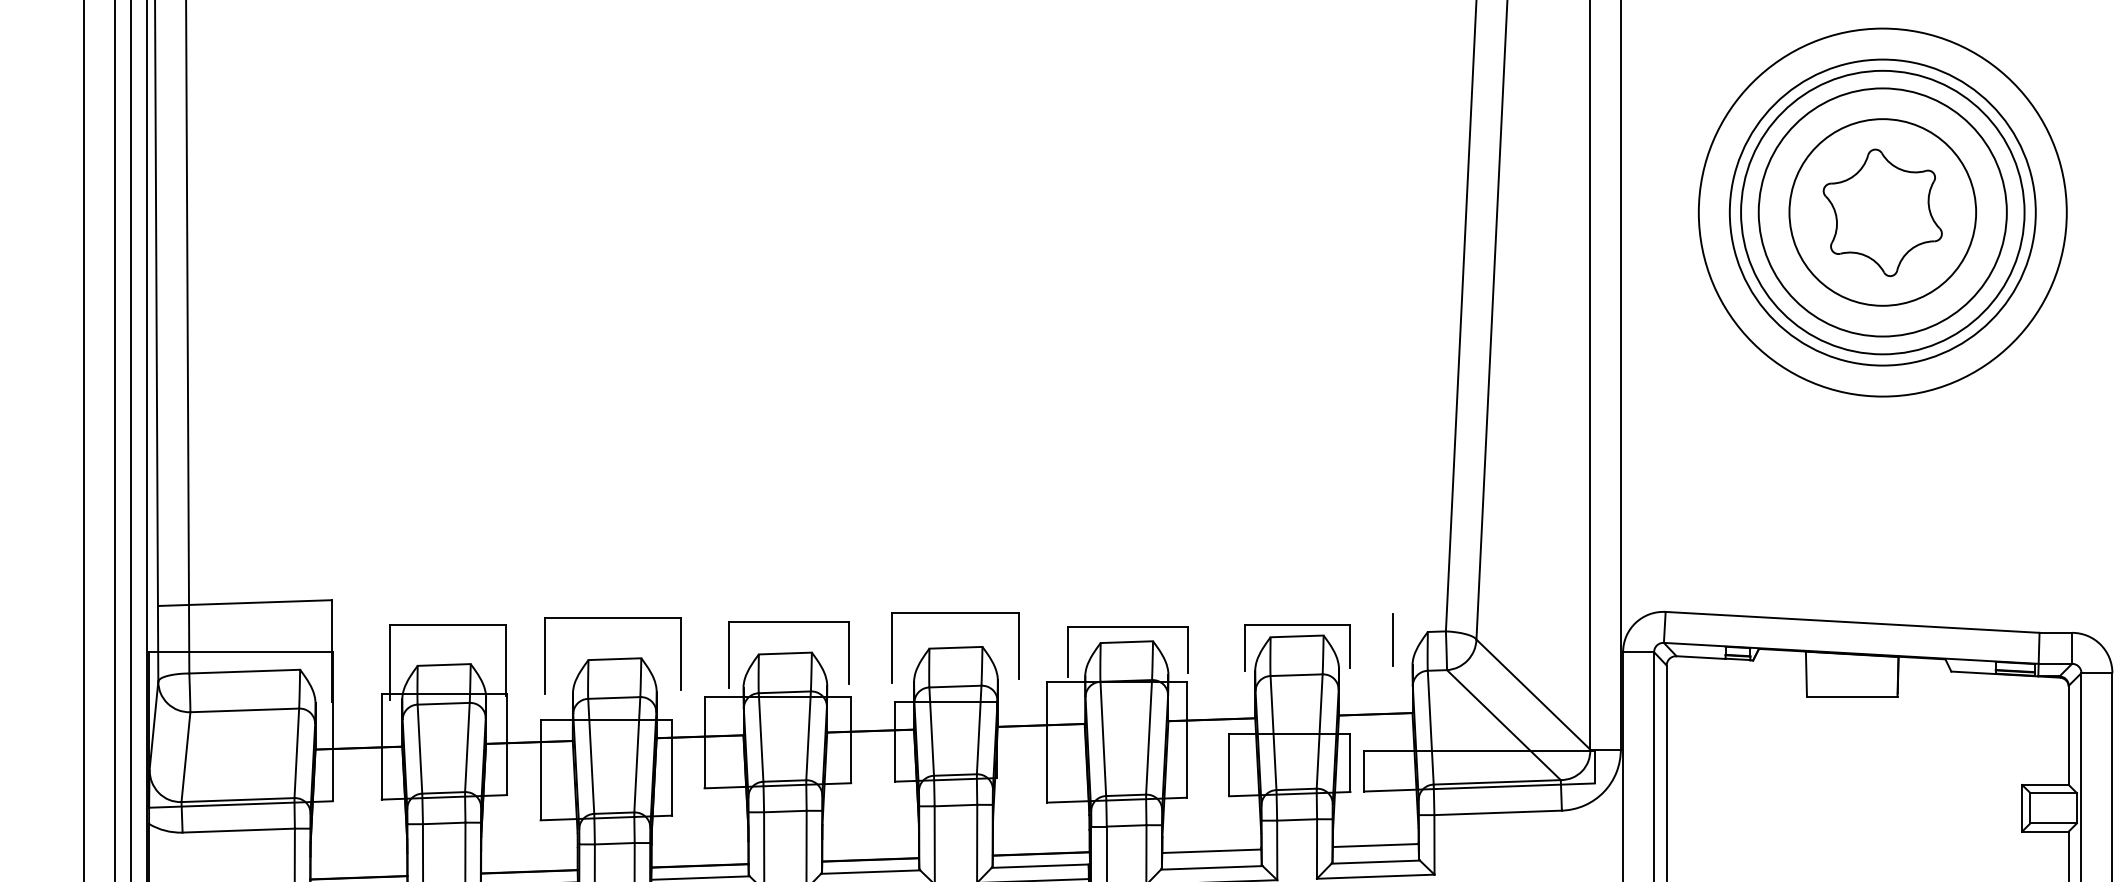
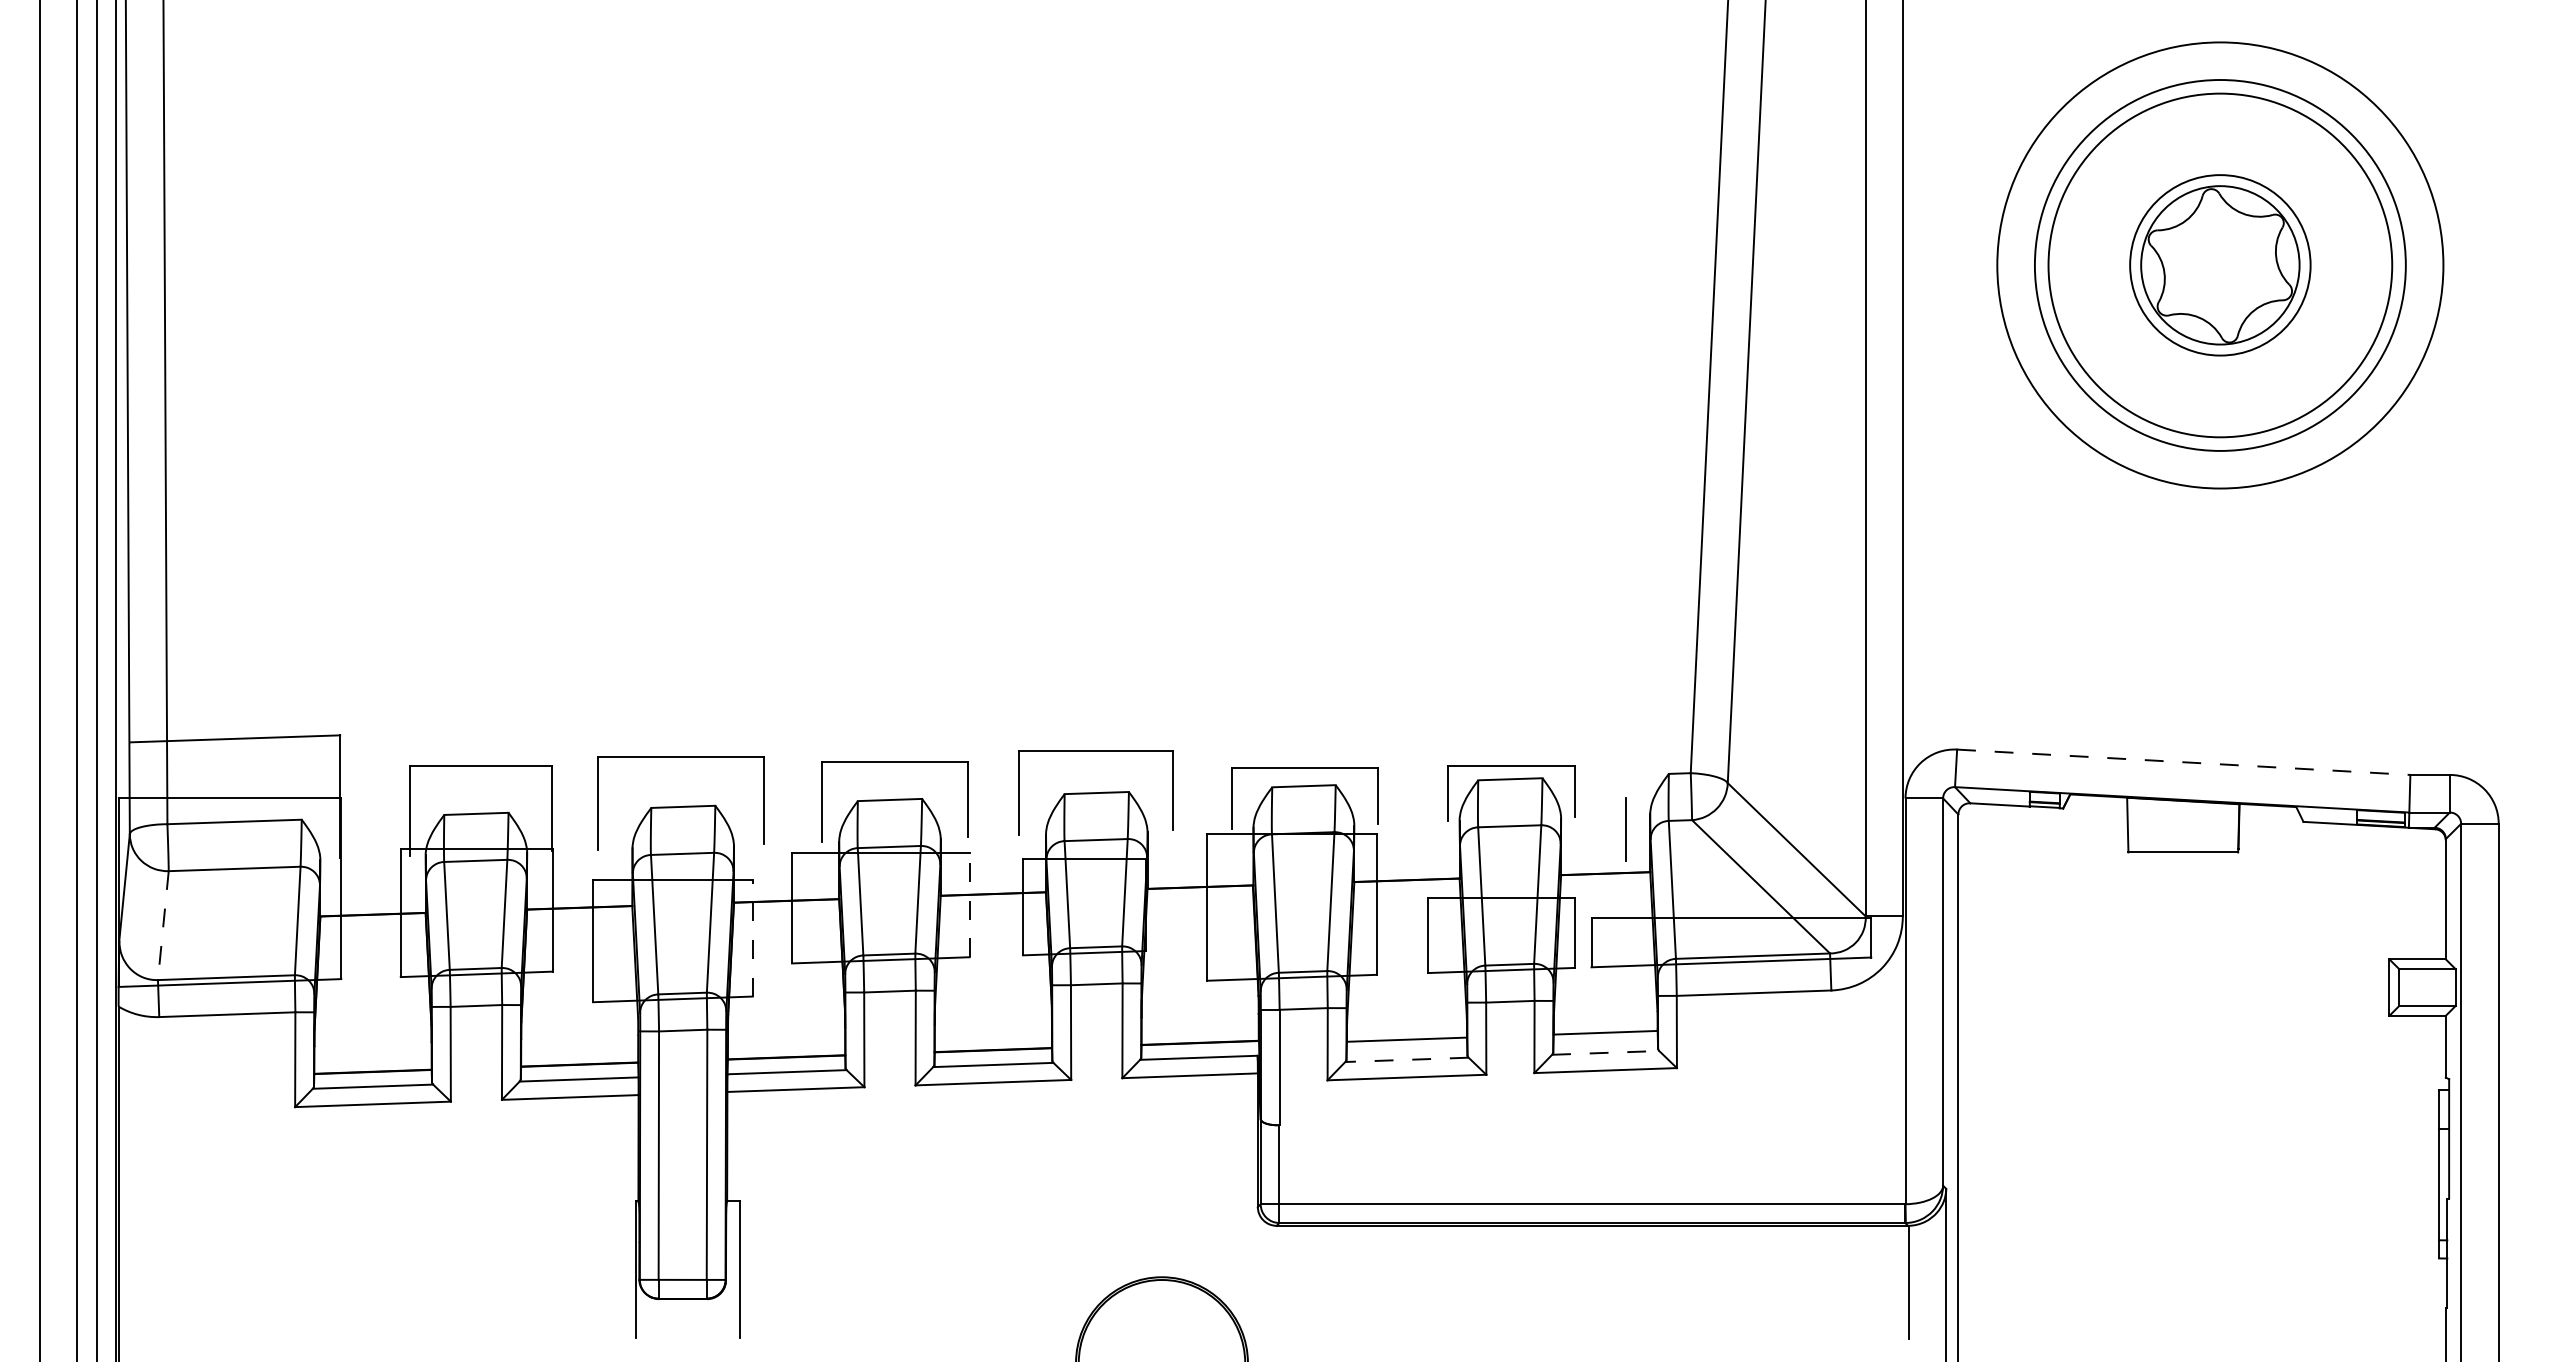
circle: (1882, 211) -> (2219, 264), size x0.6
circle: (1882, 212) -> (2220, 265), size x0.7
line: (1852, 622) -> (2183, 762), solid -> dashed
line: (1392, 639) -> (1625, 829), moved
line: (850, 739) -> (969, 904), solid -> dashed
line: (186, 757) -> (163, 925), solid -> dashed
line: (671, 766) -> (752, 937), solid -> dashed
line: (1375, 861) -> (1605, 1052), solid -> dashed
line: (1211, 867) -> (1406, 1059), solid -> dashed

